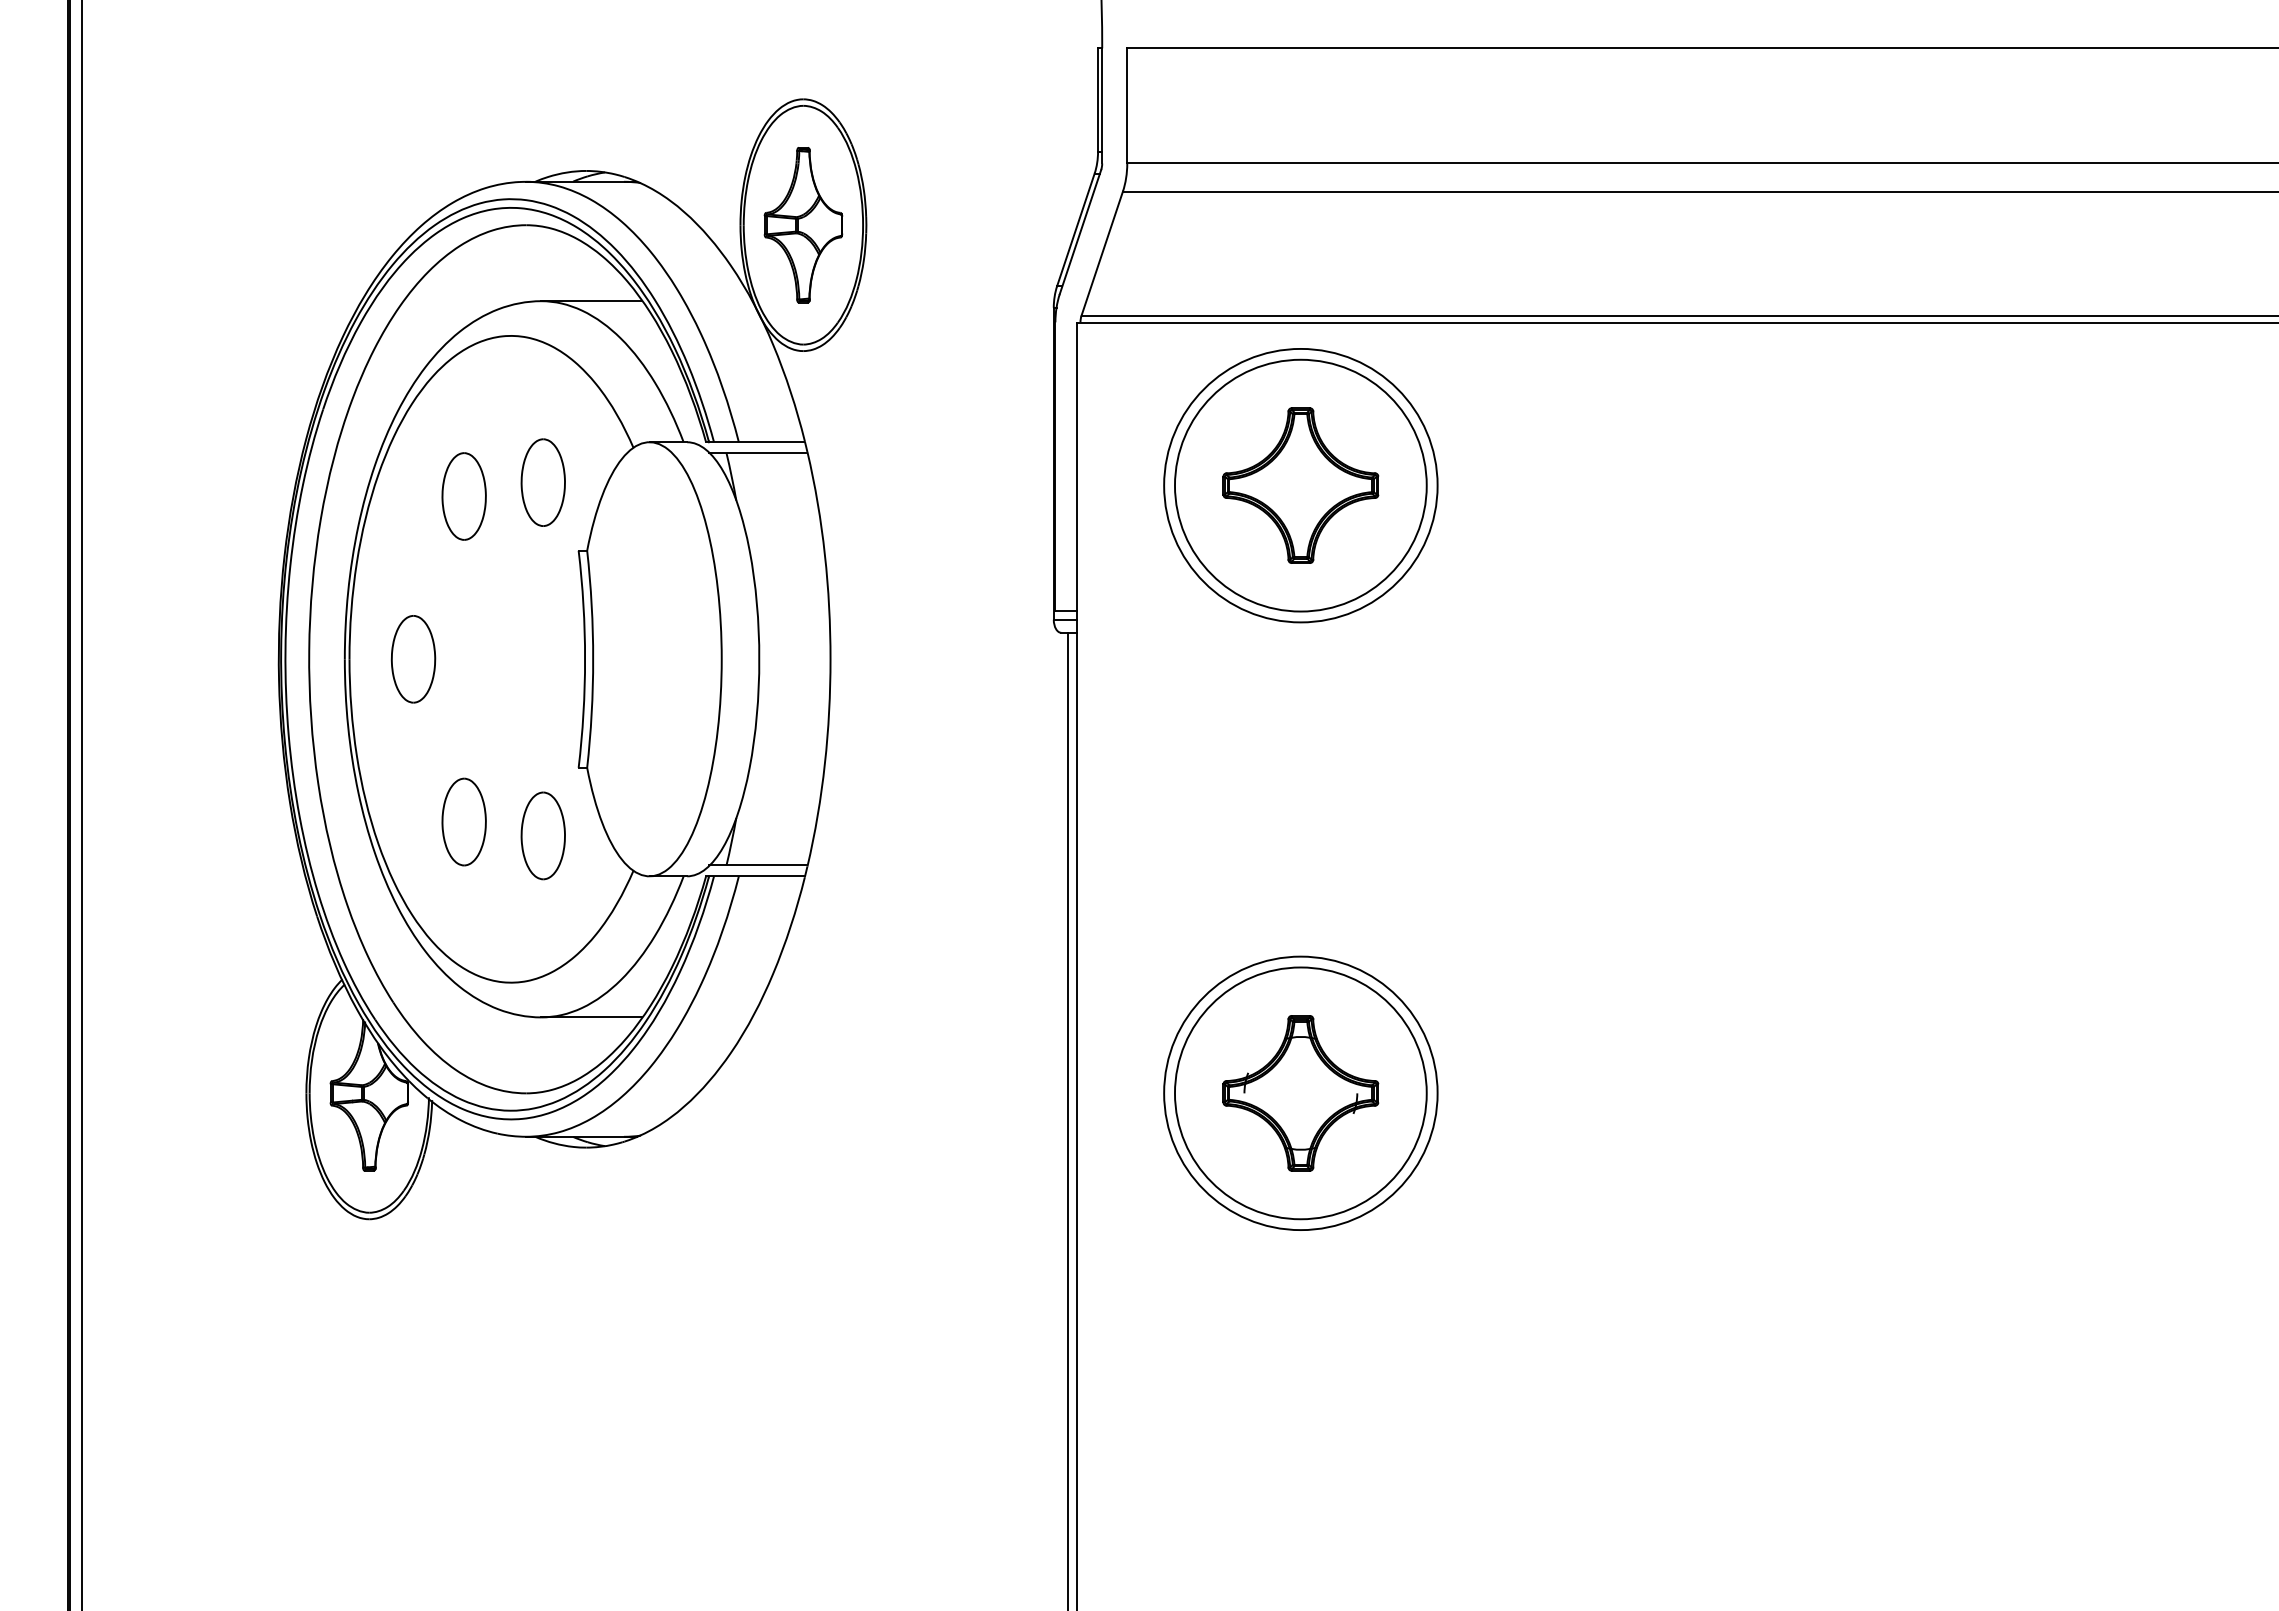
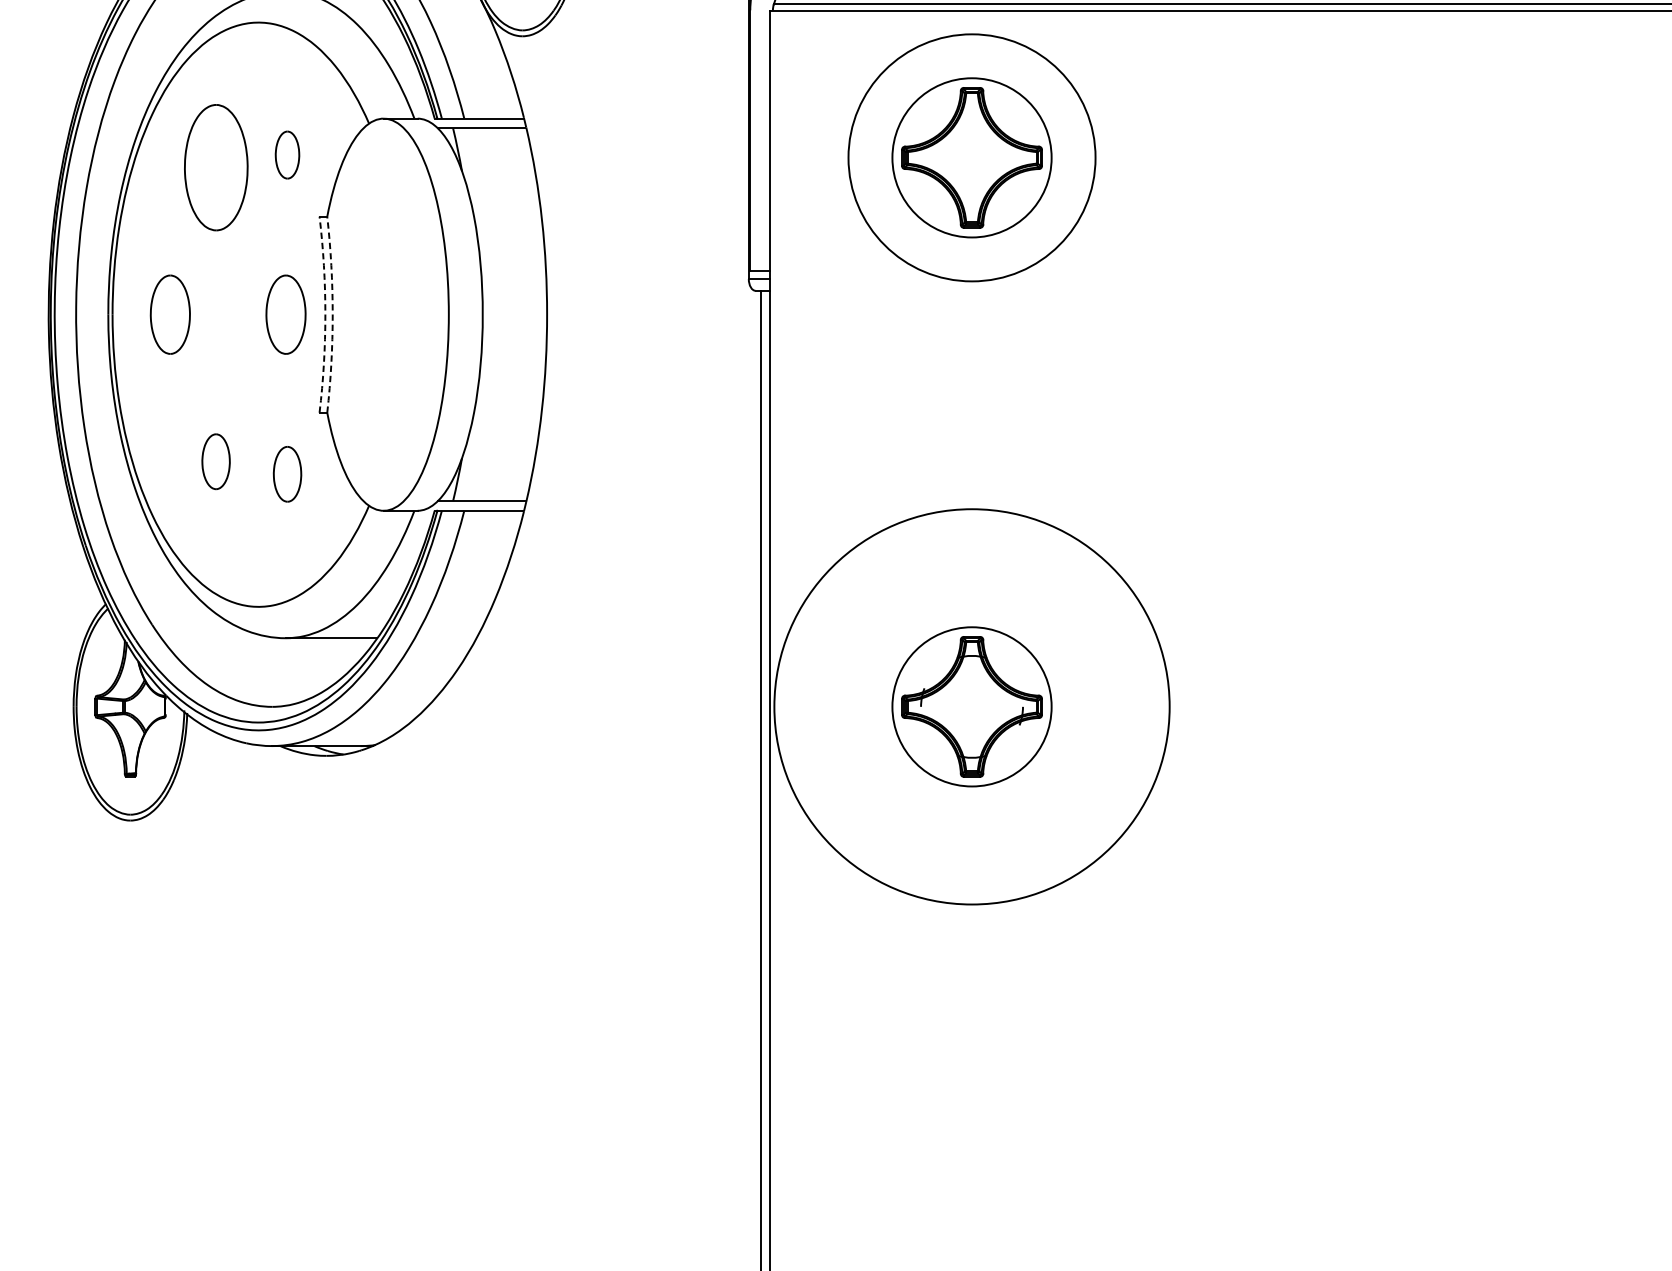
part: (542, 482) -> (286, 155), size x0.6
circle: (1300, 485) -> (971, 157), size x0.7
part: (463, 496) -> (215, 167), size x1.6
part: (541, 659) -> (286, 314), added
arc: (585, 659) -> (325, 314), solid -> dashed
arc: (593, 659) -> (332, 314), solid -> dashed
part: (463, 821) -> (215, 461), size x0.7
part: (542, 835) -> (286, 473), size x0.7
circle: (1300, 1093) -> (971, 706), size x0.7
circle: (1300, 1093) -> (971, 706), size x1.6

